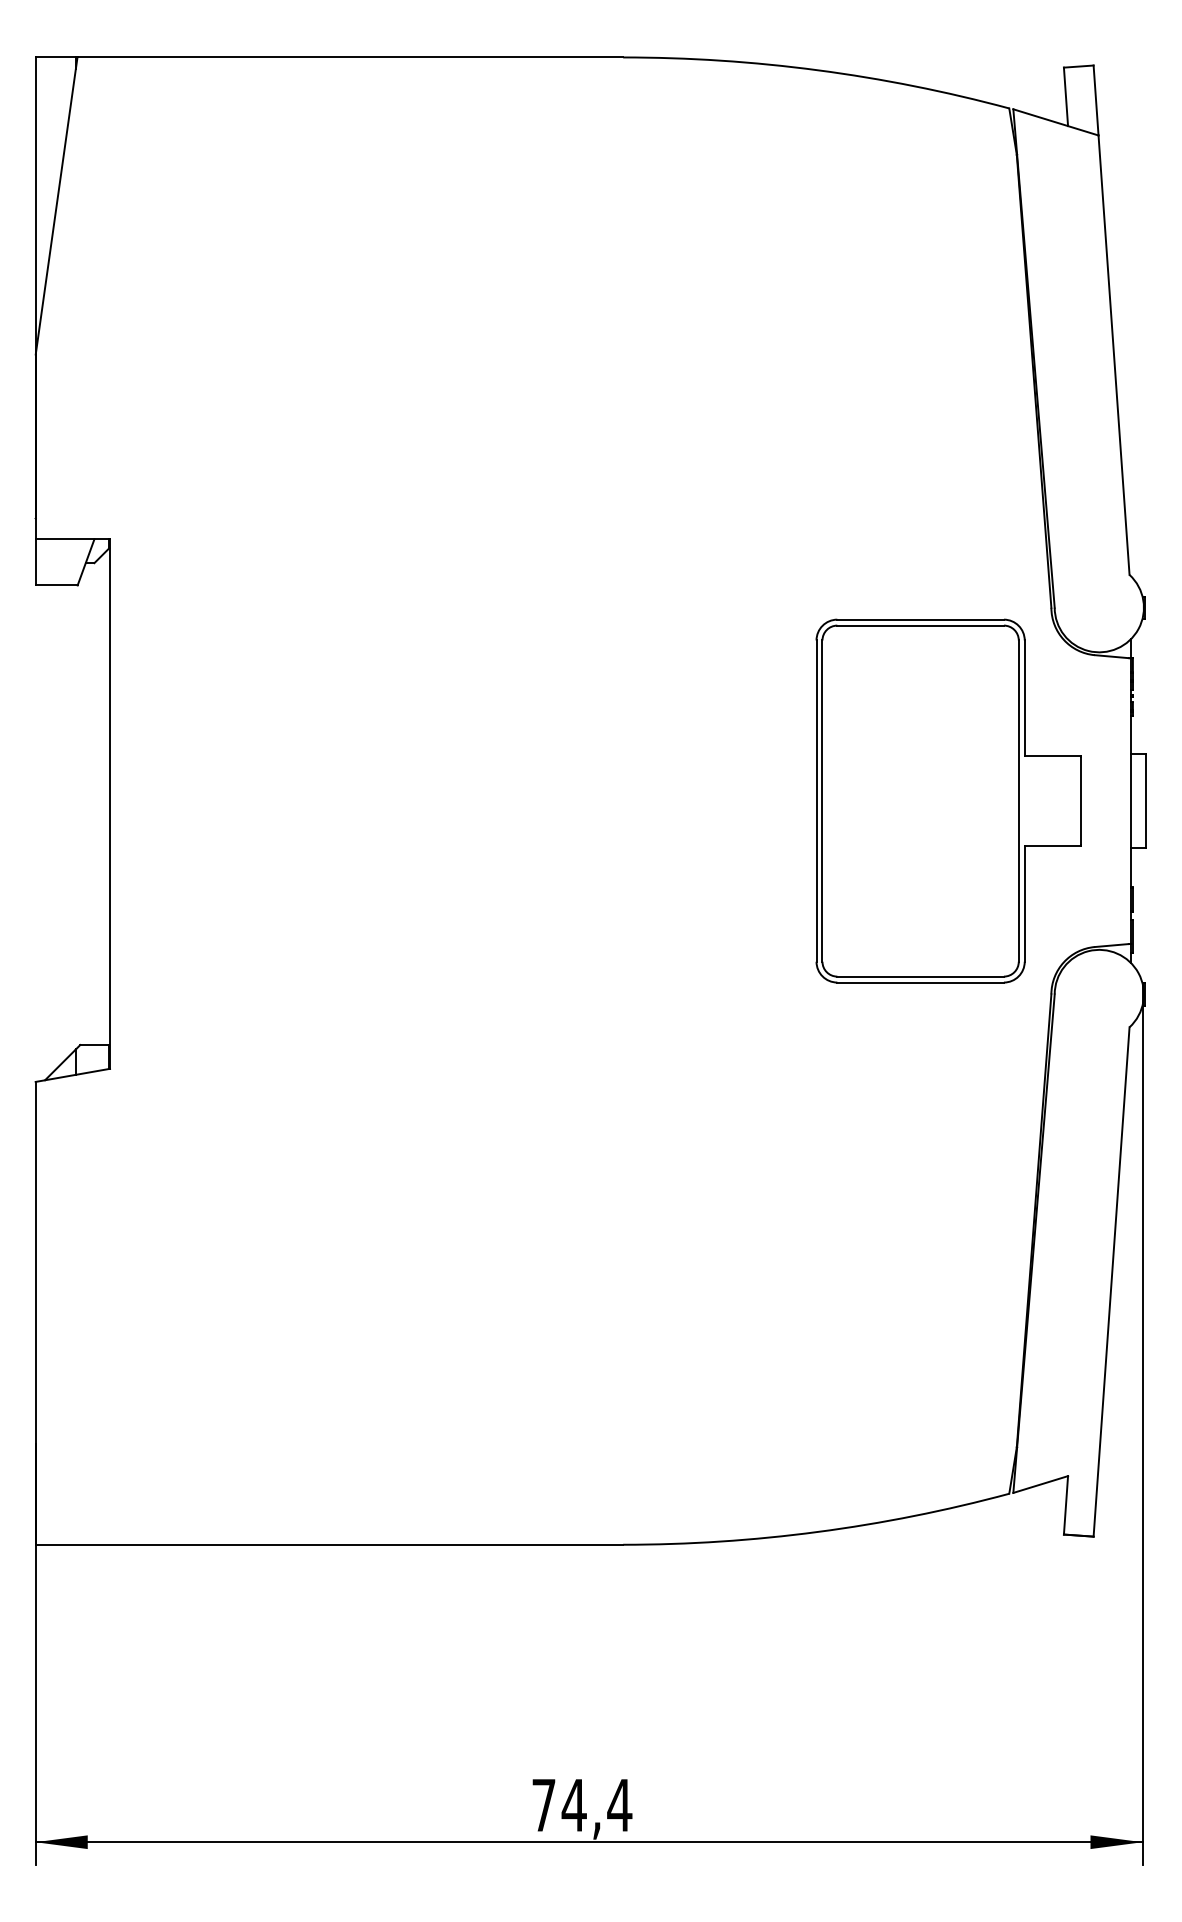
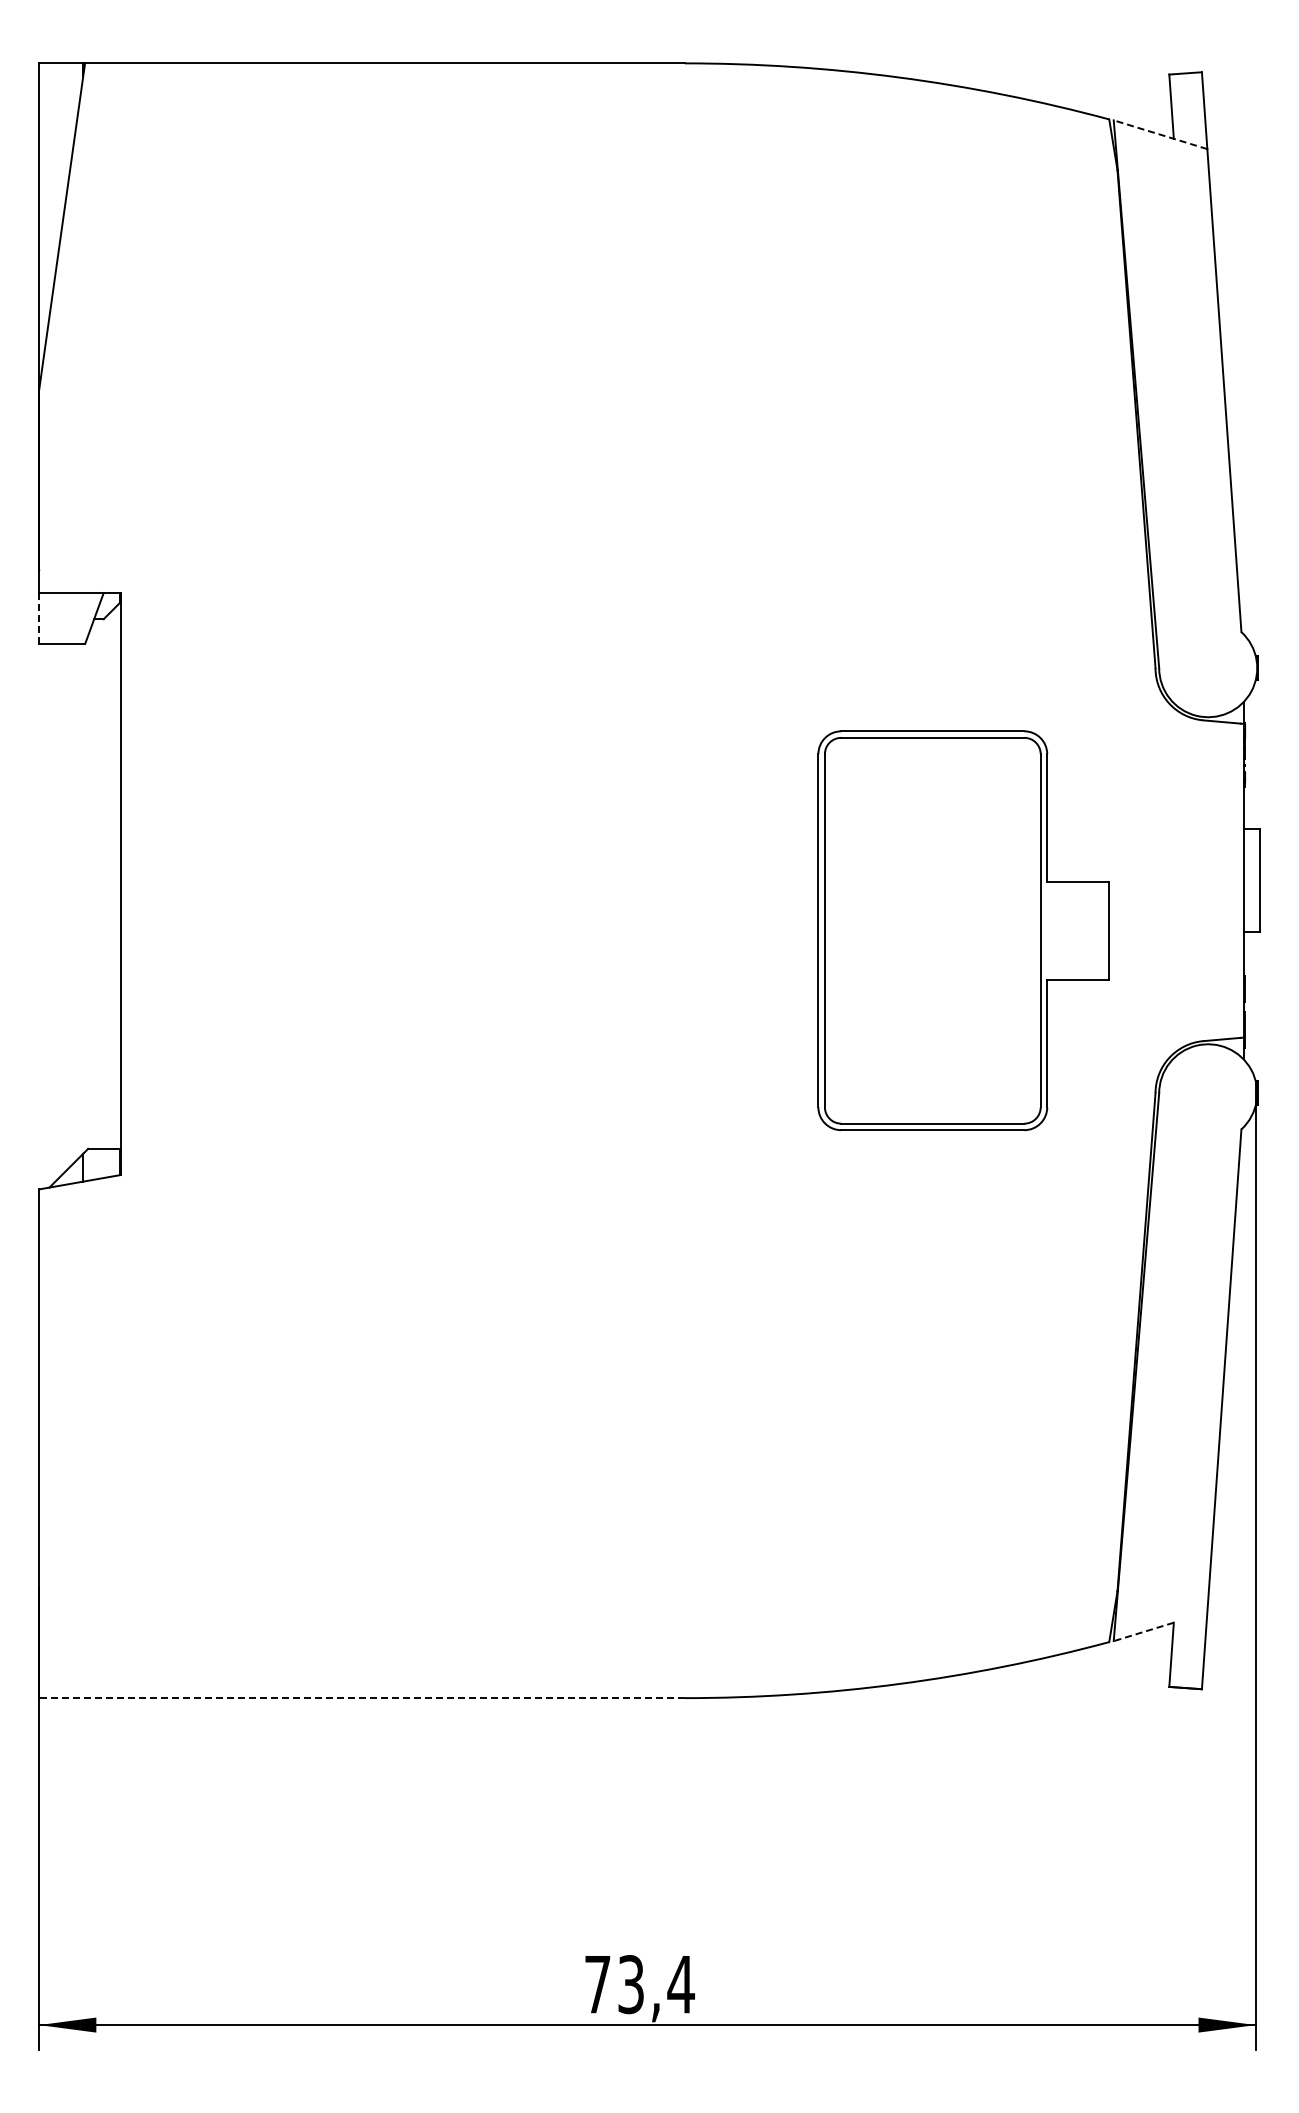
line: (1055, 122) -> (1160, 134), solid -> dashed
line: (36, 561) -> (39, 617), solid -> dashed
part: (948, 800) -> (963, 930), moved
line: (1040, 1485) -> (1143, 1632), solid -> dashed
line: (329, 1545) -> (362, 1698), solid -> dashed
text: (573, 1805) -> (630, 1984), 74,4 -> 73,4

